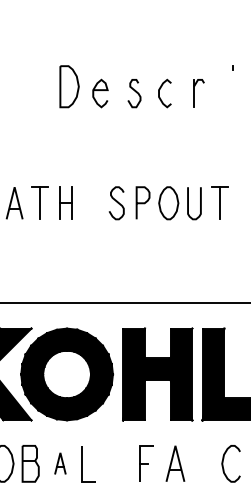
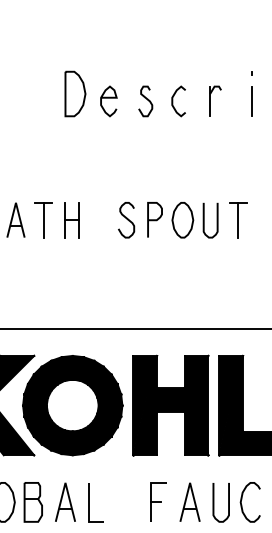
line: (232, 93) -> (251, 101), added
part: (60, 463) -> (65, 502), size x1.67
curve: (210, 463) -> (228, 502), added

